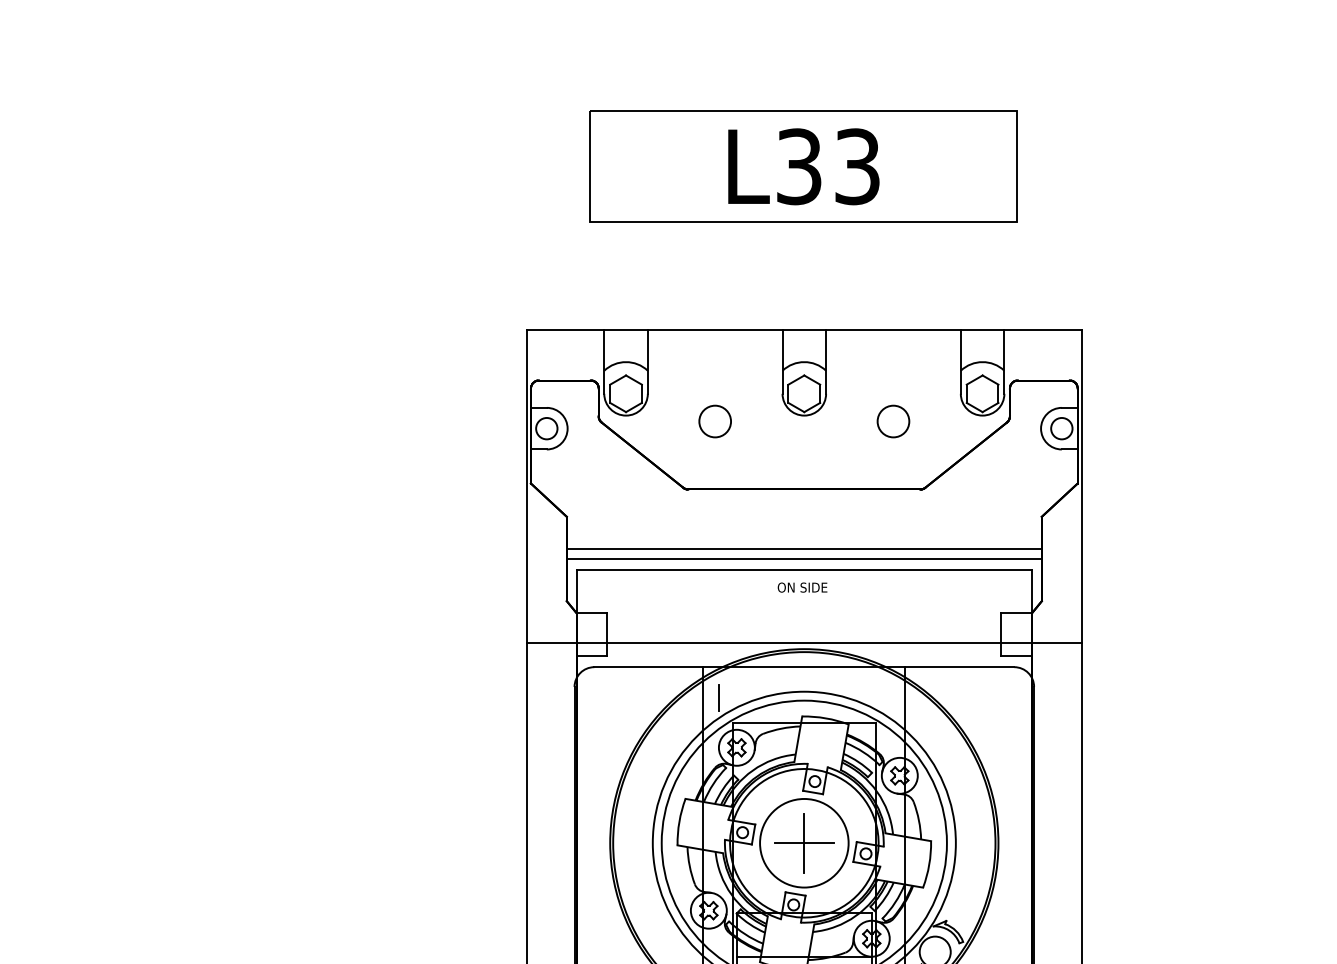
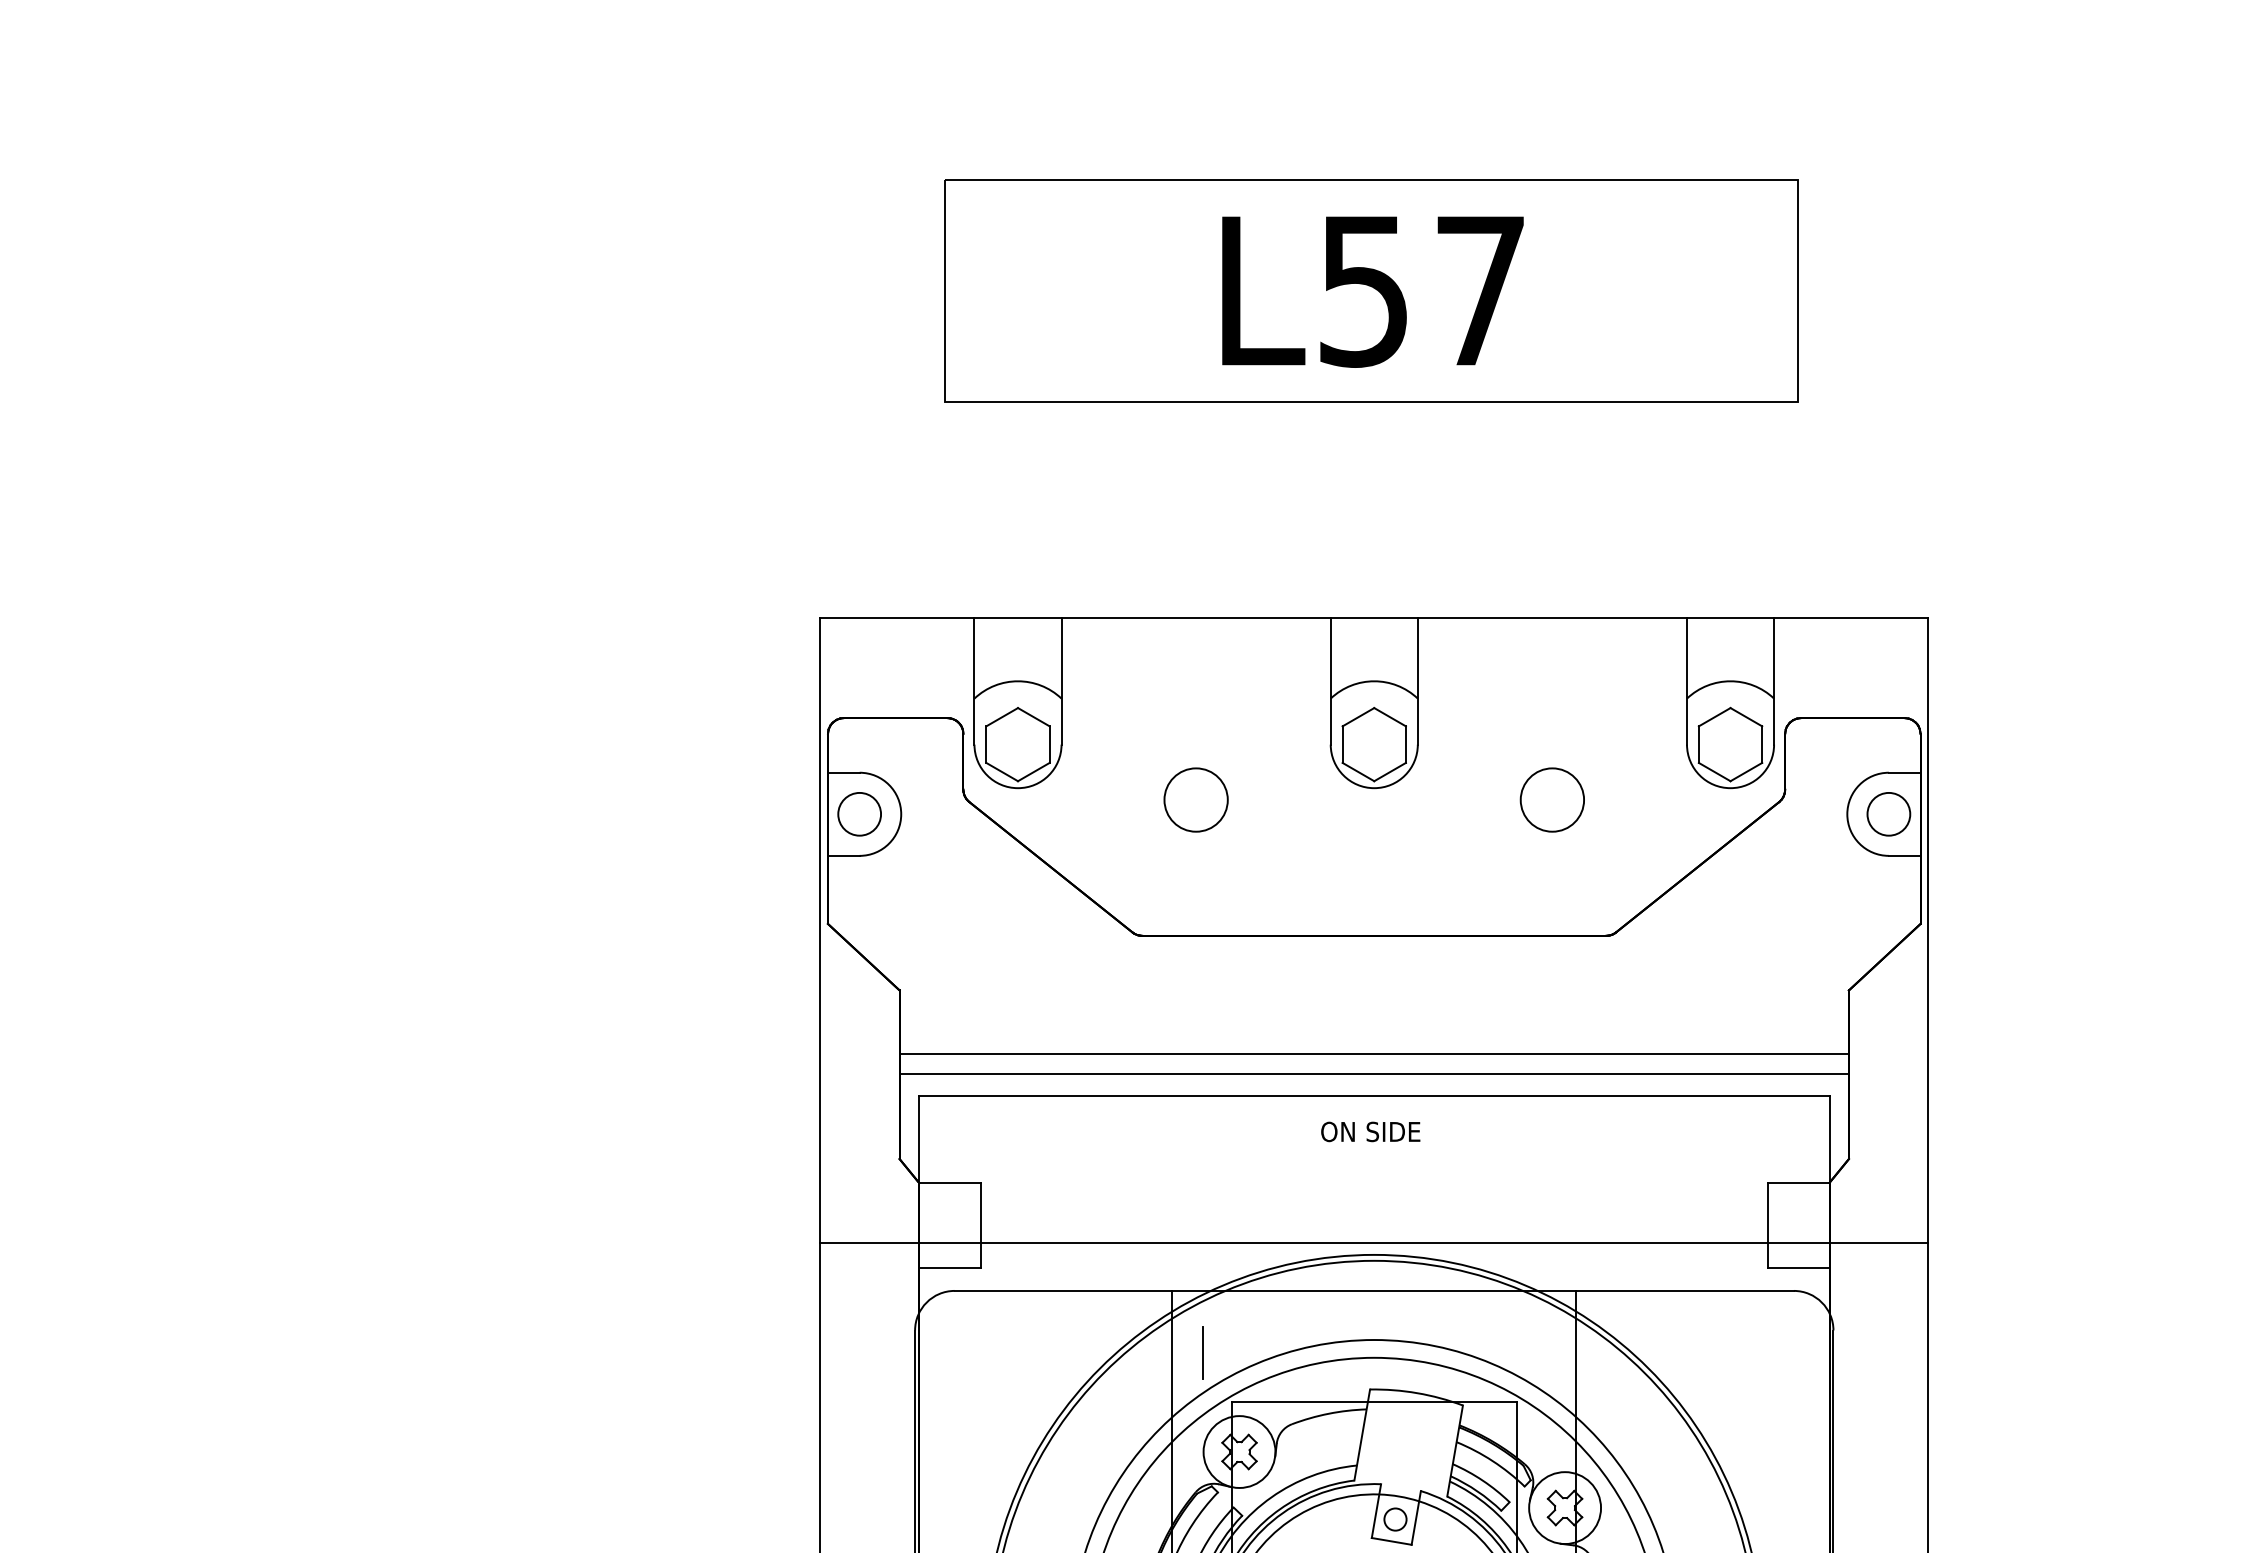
text: (828, 166) -> (1422, 290), L33 -> L57

